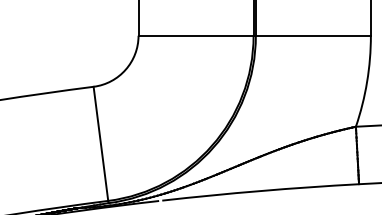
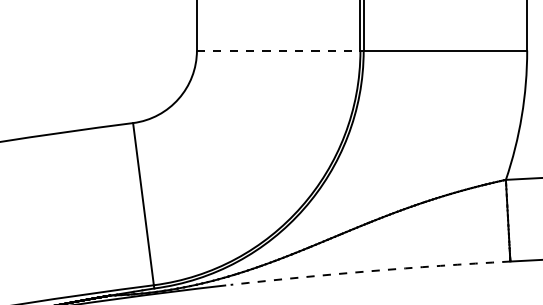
line: (195, 35) -> (278, 50), solid -> dashed
arc: (260, 191) -> (370, 271), solid -> dashed

